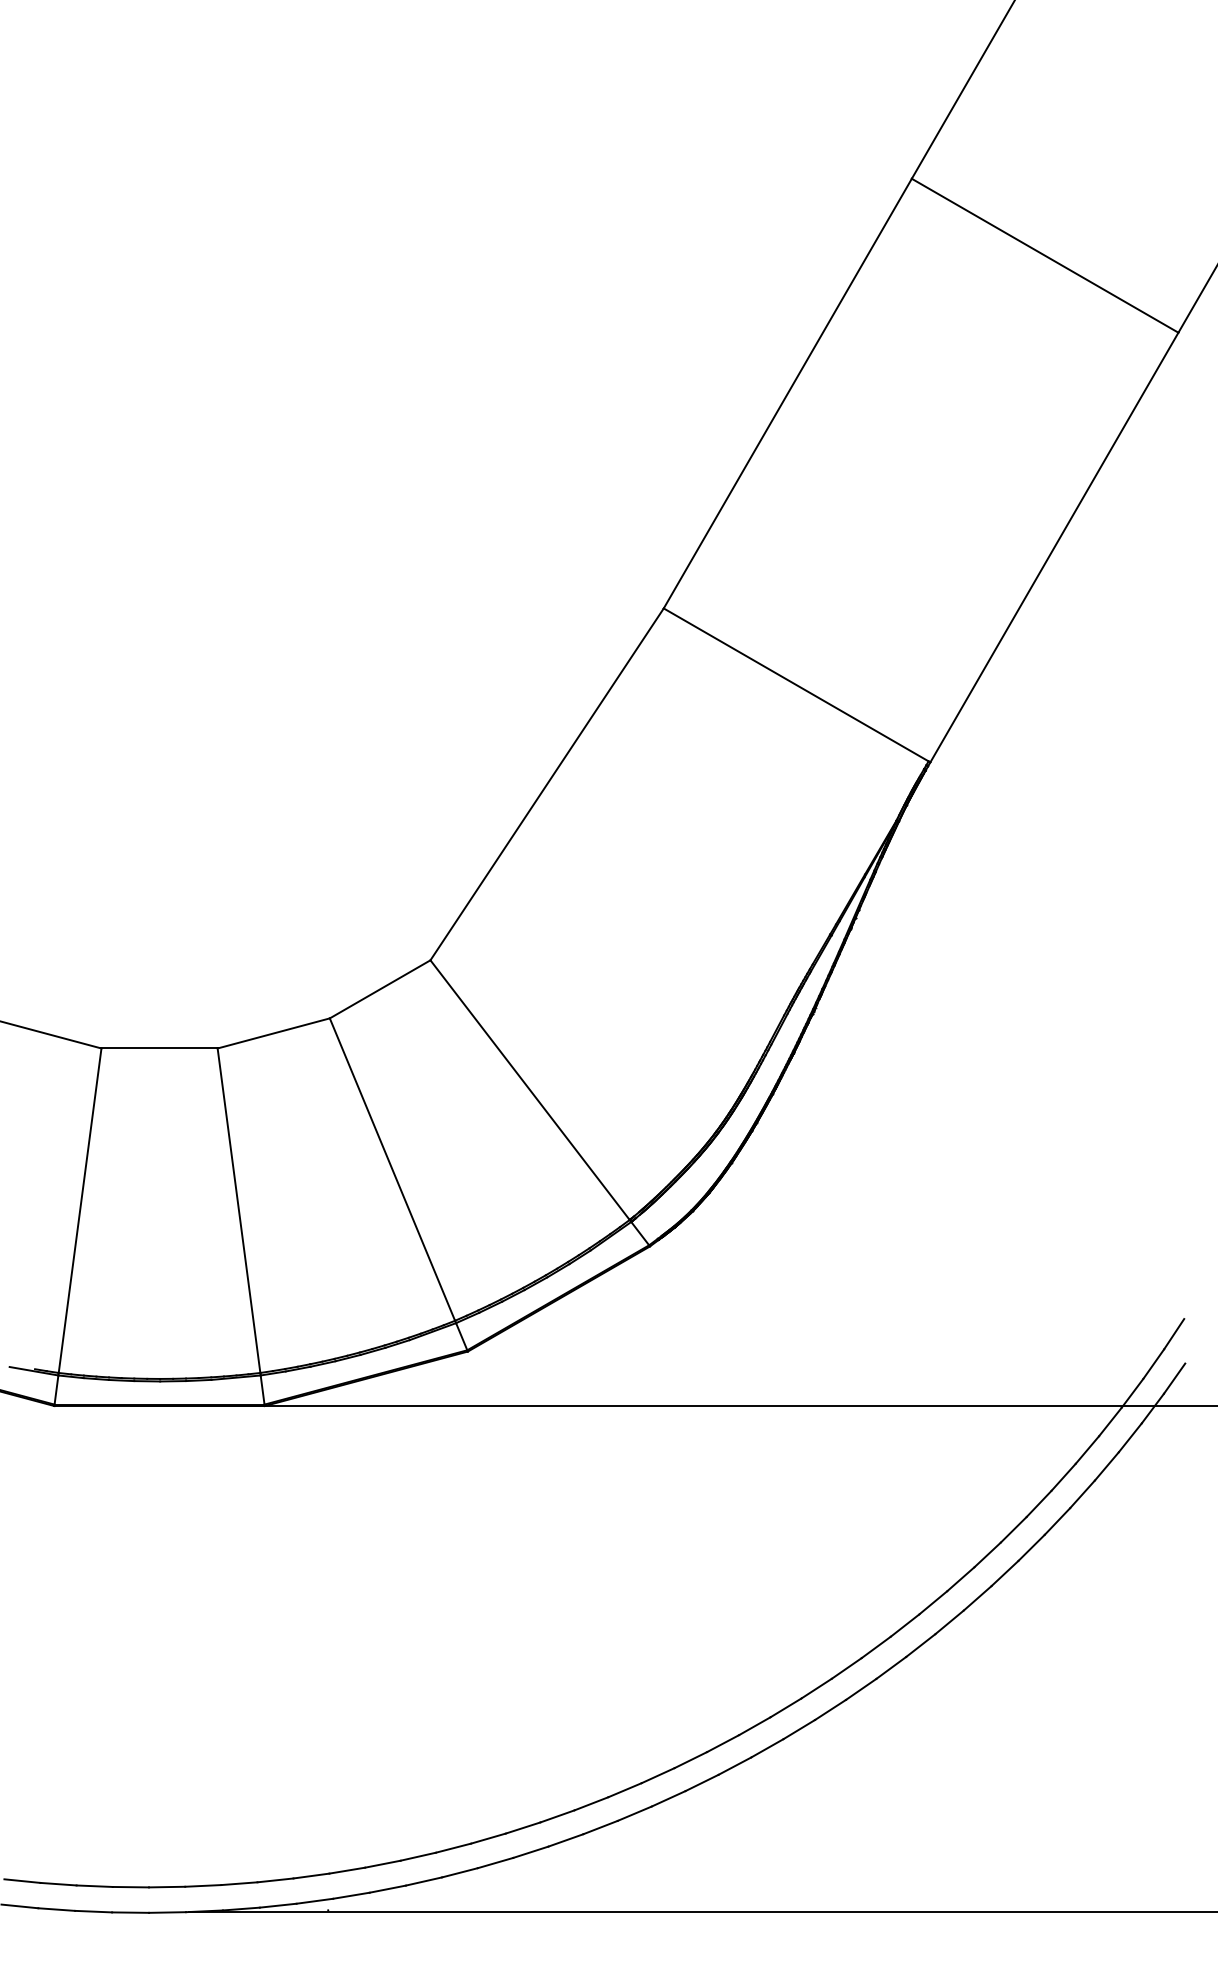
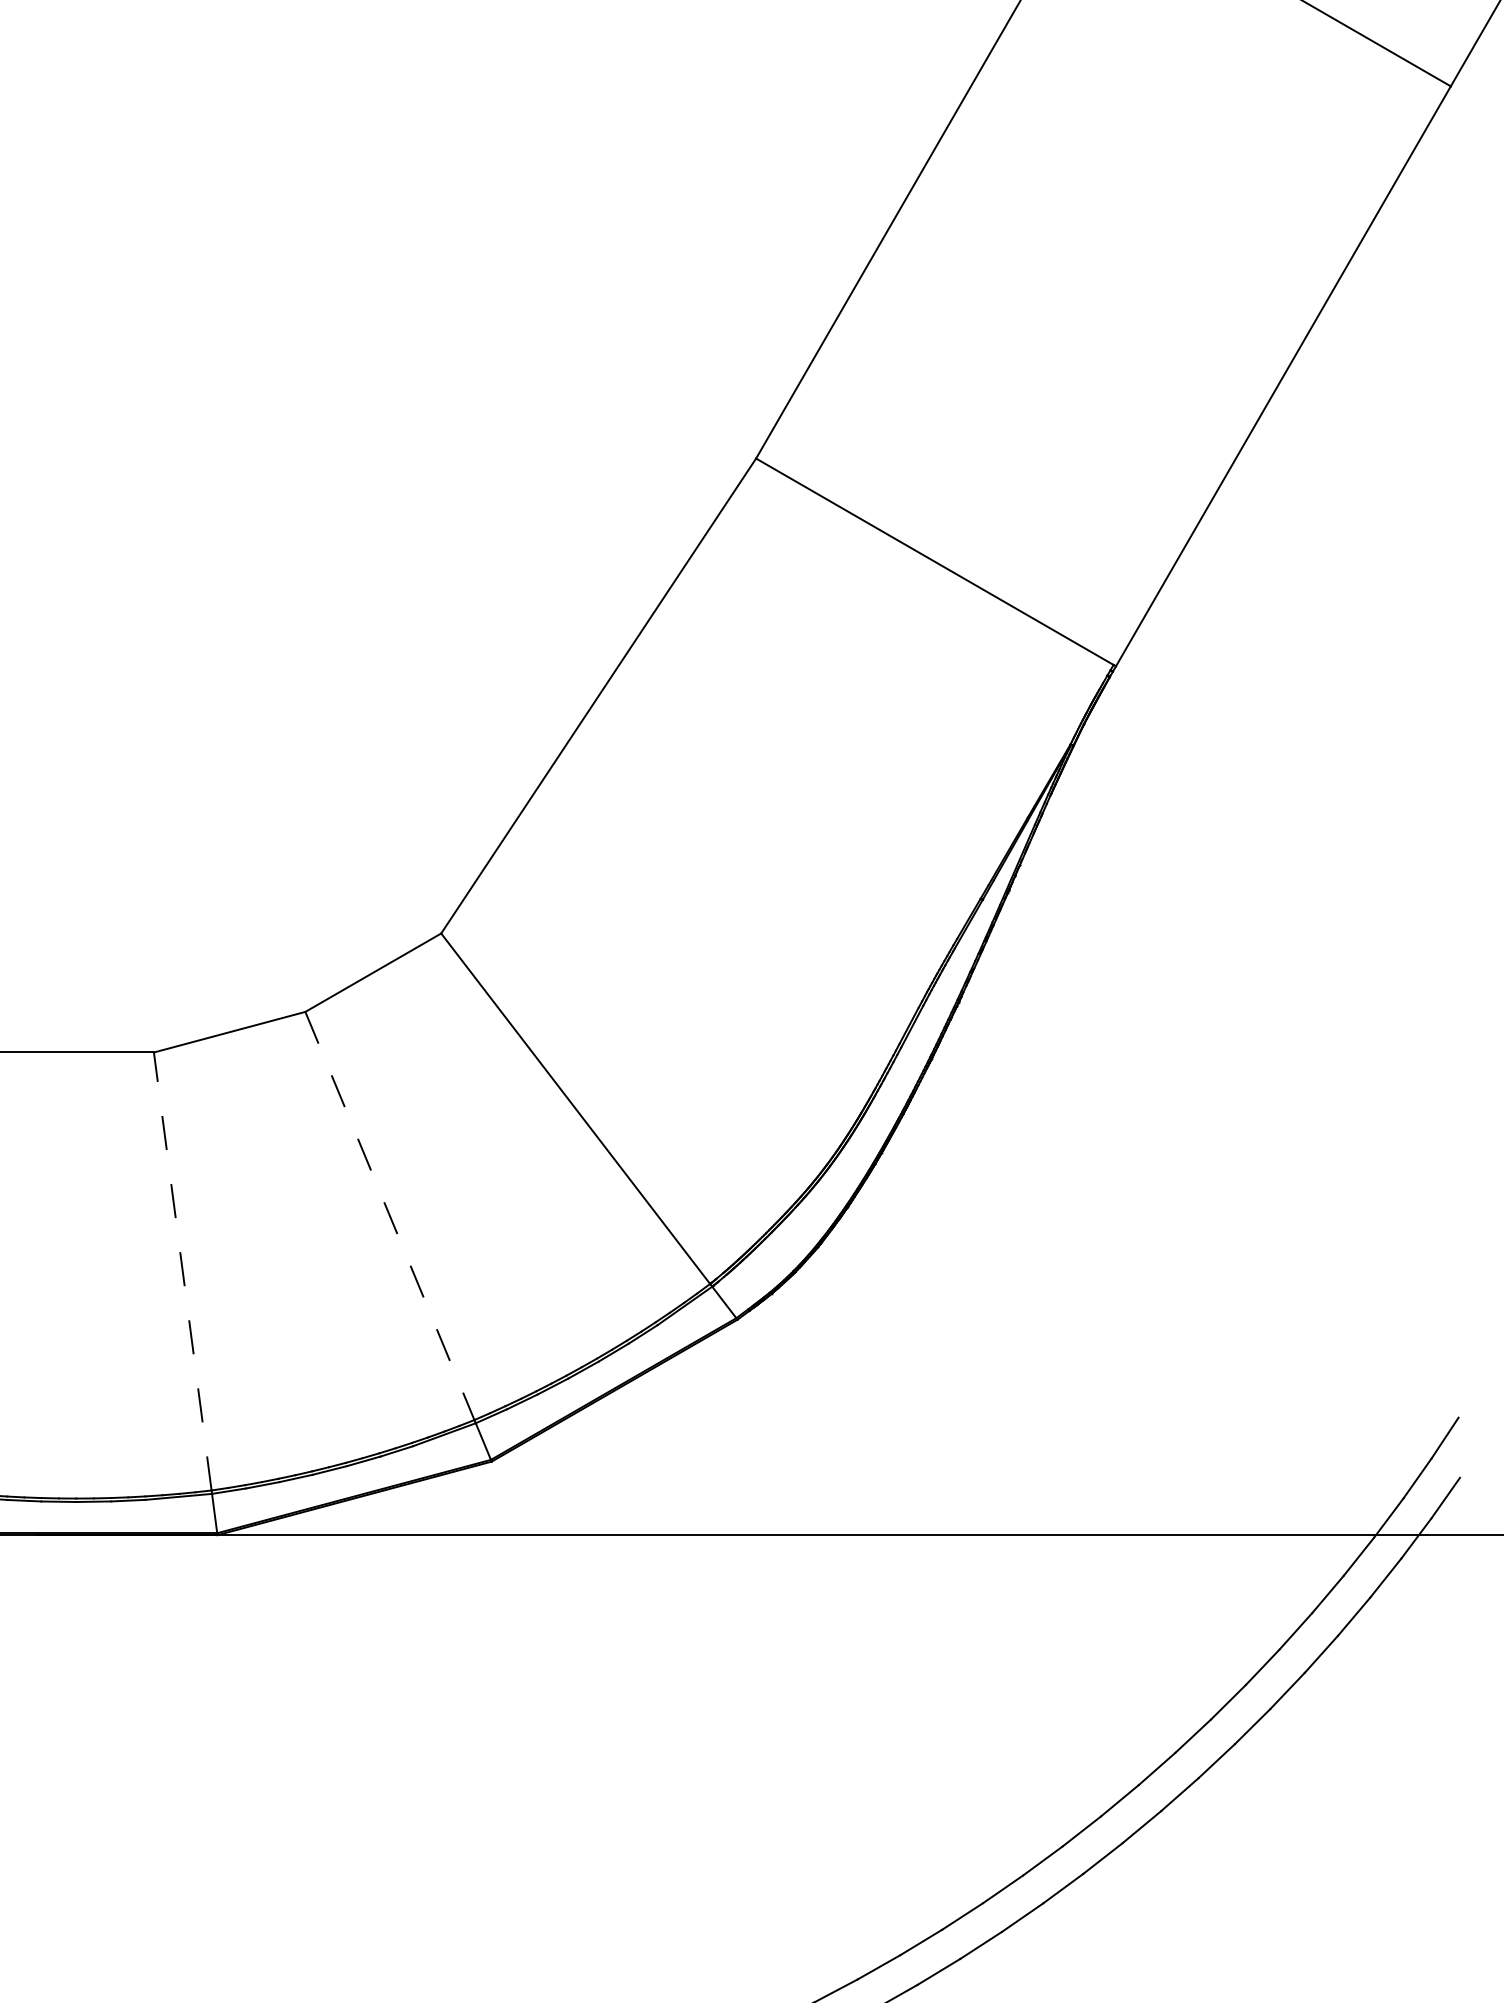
line: (392, 1169) -> (389, 1215), solid -> dashed
line: (239, 1210) -> (183, 1271), solid -> dashed

